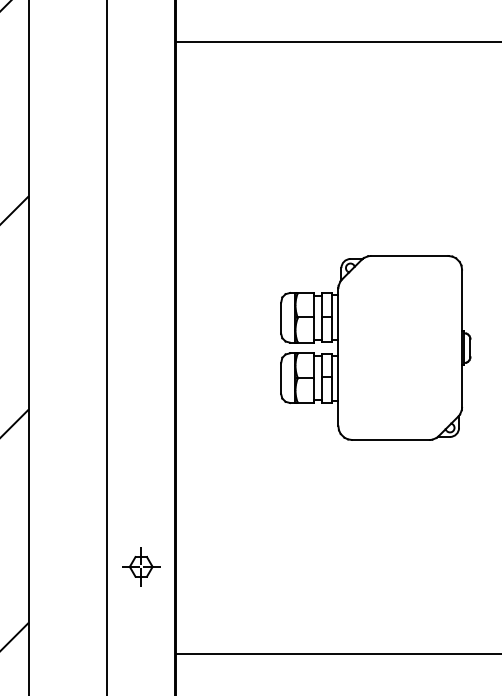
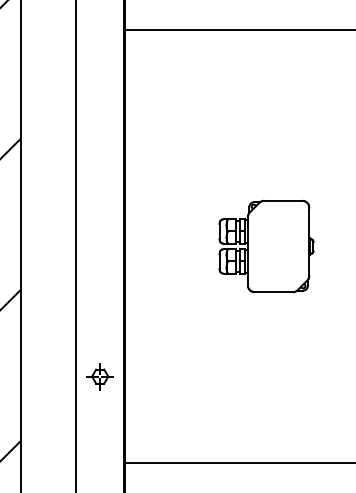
part: (375, 348) -> (266, 246), size x0.7
part: (140, 566) -> (99, 376), moved

